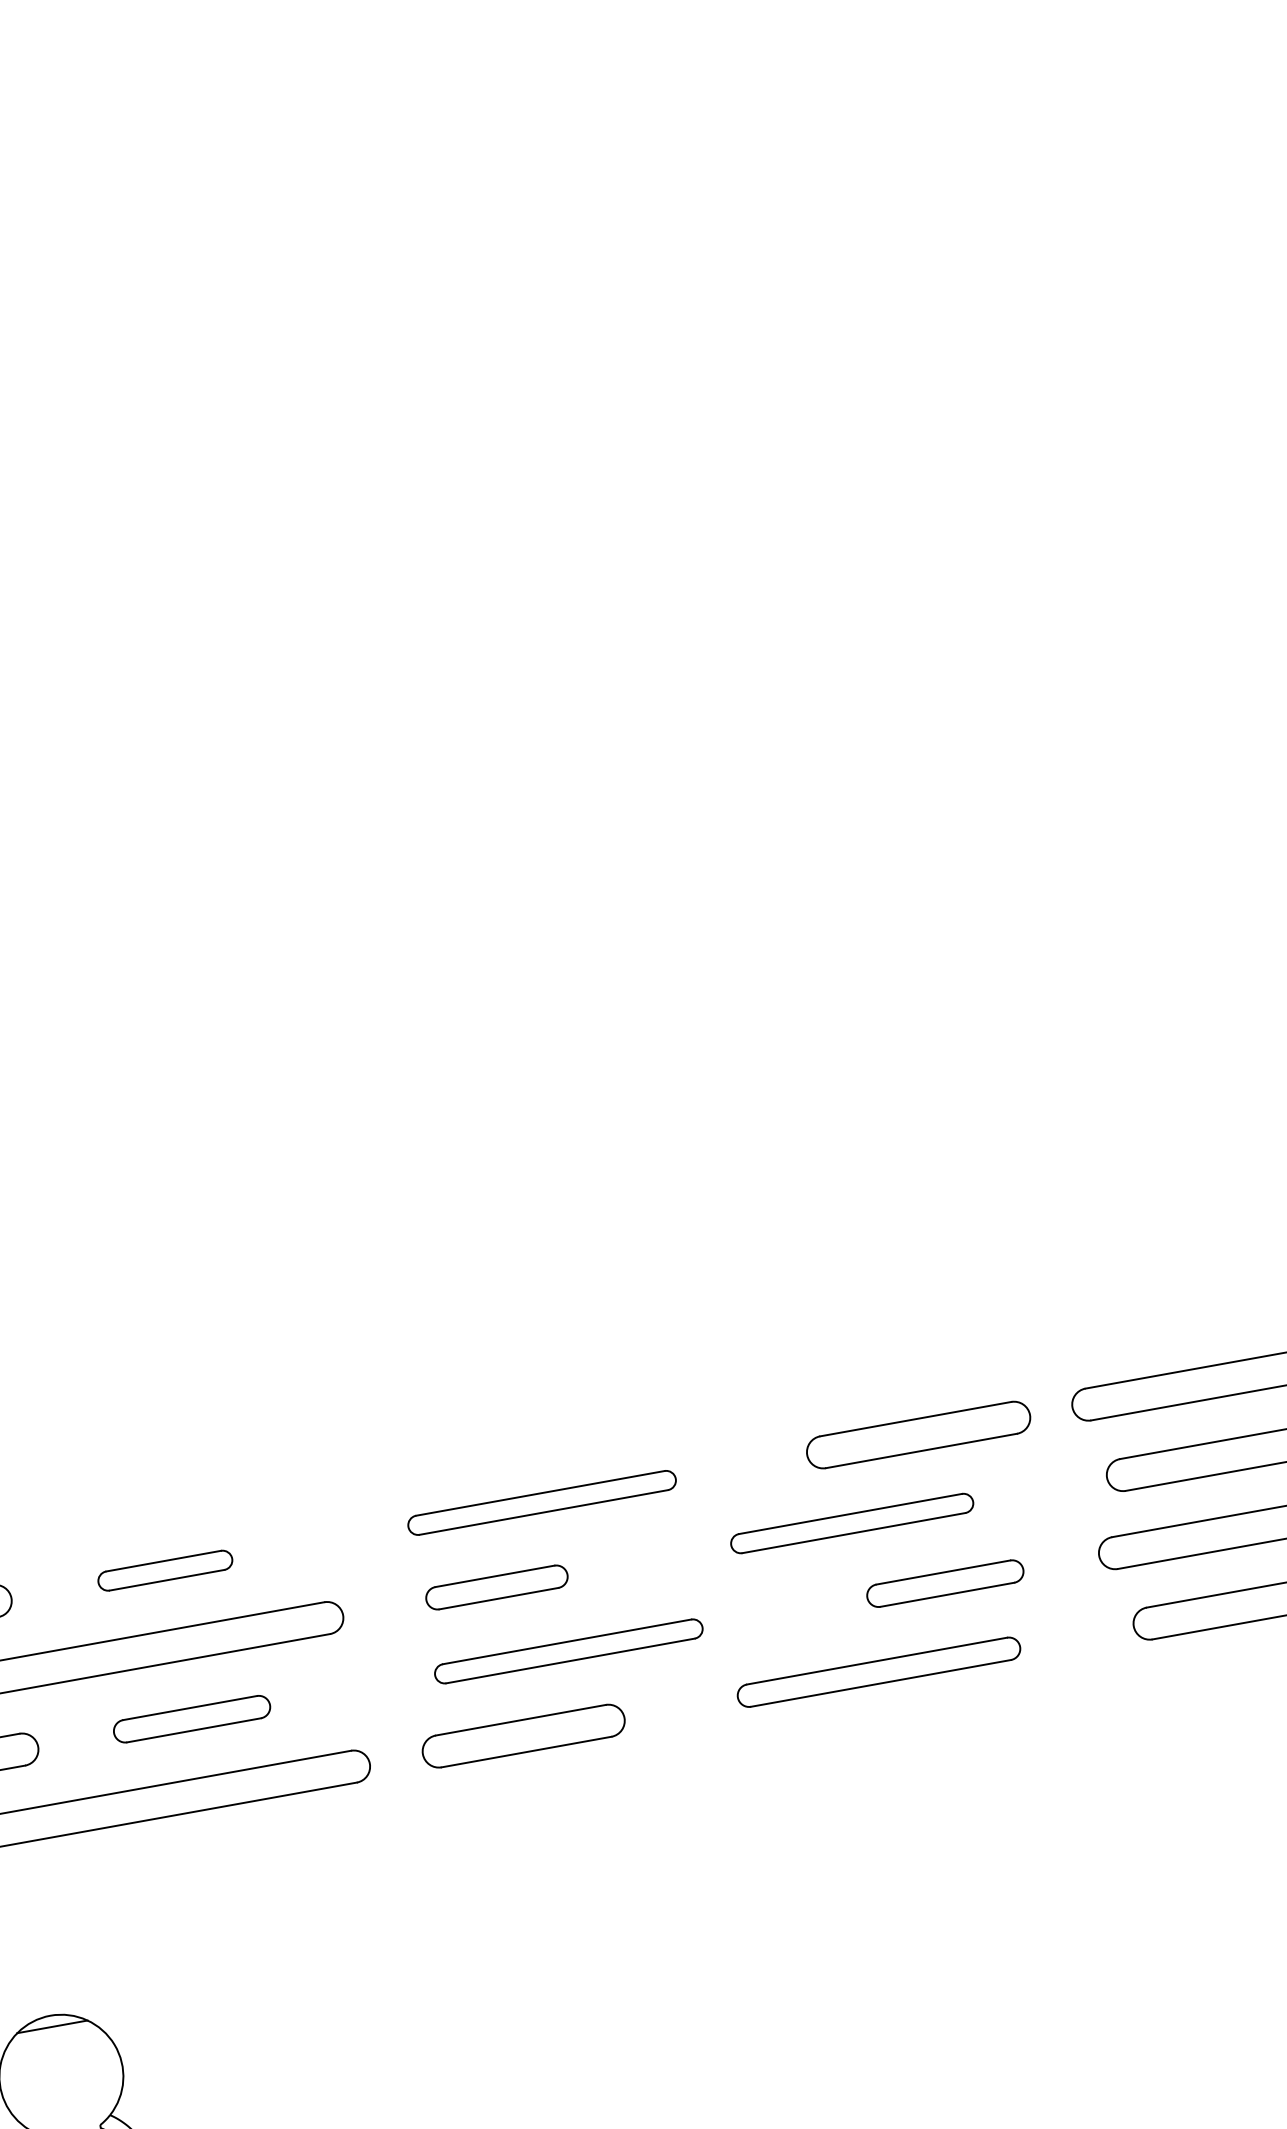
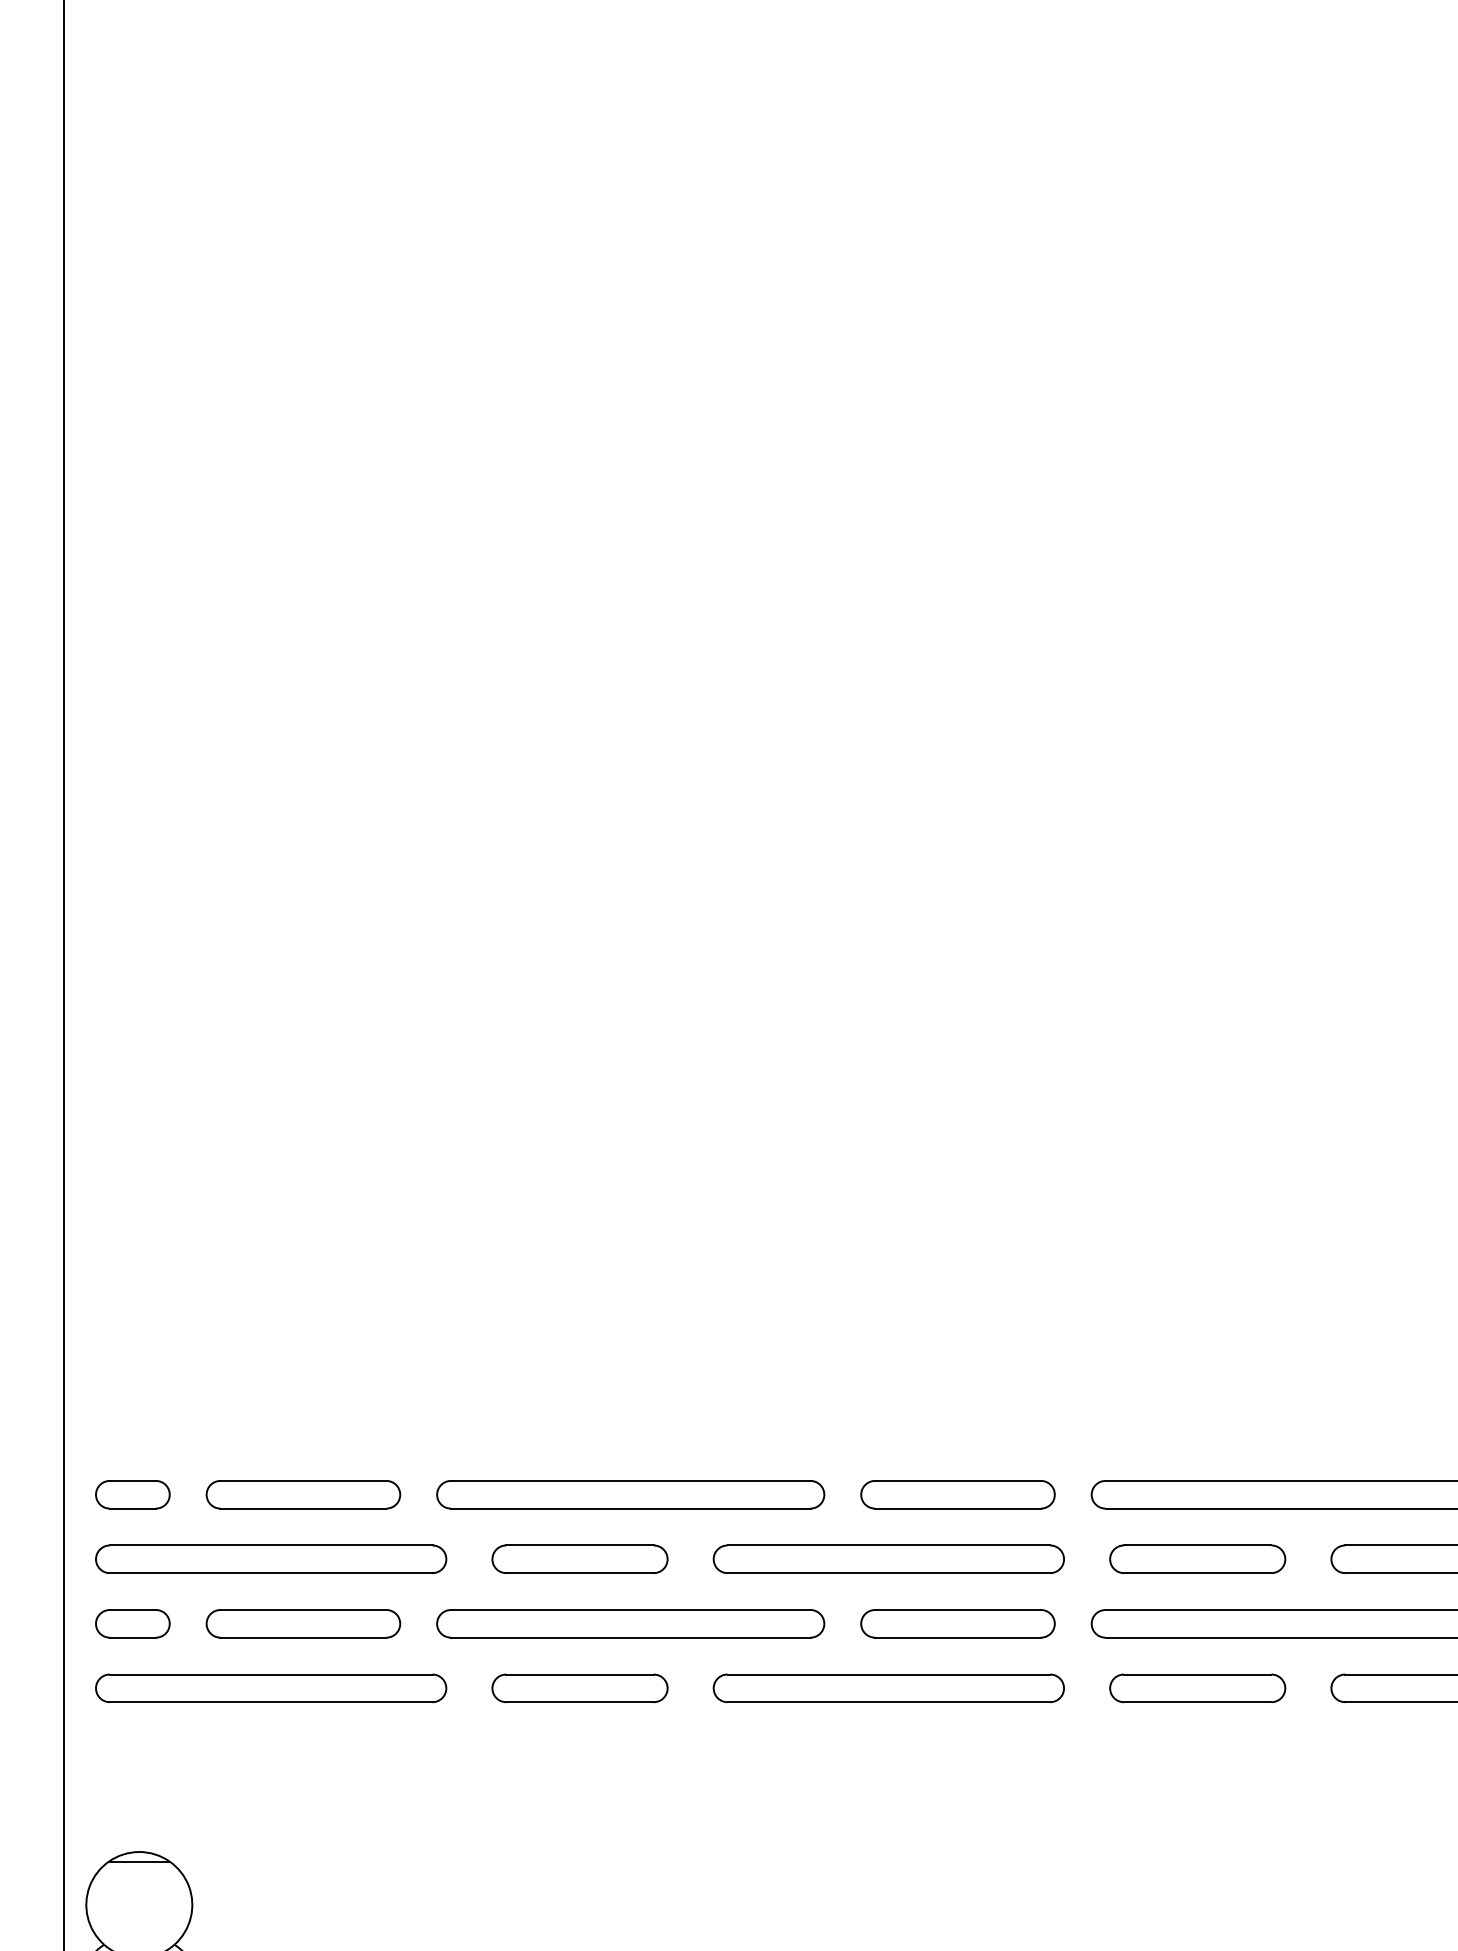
part: (541, 1502) -> (630, 1494), size x1.67
part: (851, 1522) -> (888, 1558), size x1.67
part: (165, 1570) -> (303, 1494), size x1.67
part: (944, 1583) -> (957, 1623), size x1.43
part: (496, 1586) -> (579, 1558), size x1.43
part: (568, 1651) -> (630, 1623), size x1.67
part: (878, 1672) -> (888, 1688), size x1.43
part: (192, 1718) -> (303, 1623), size x1.43

